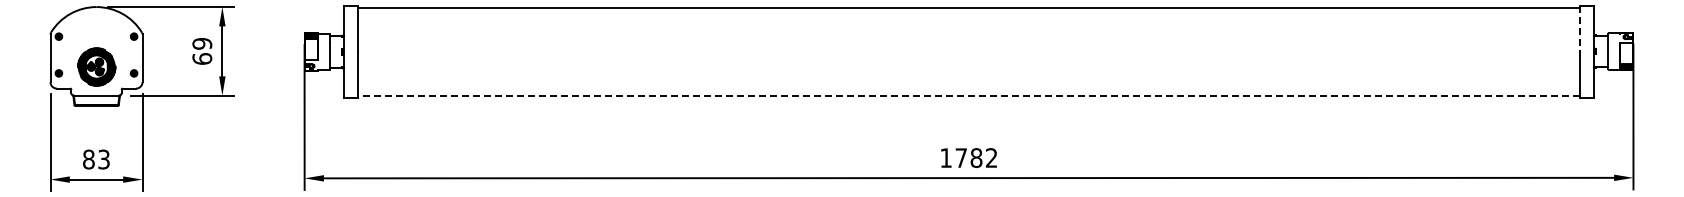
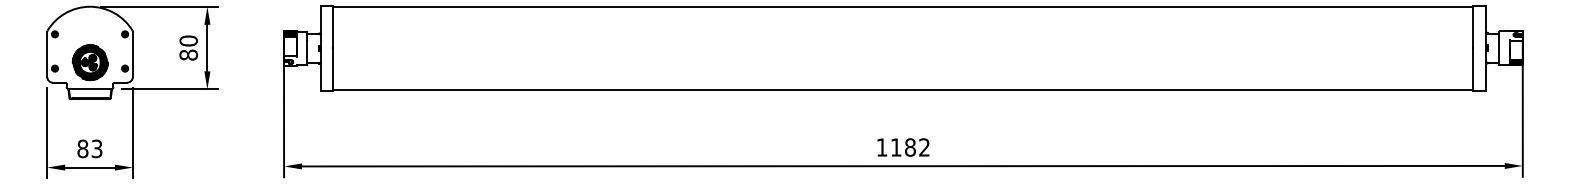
line: (1580, 29) -> (1473, 27), dashed -> solid
text: (202, 50) -> (188, 47), 69 -> 80
line: (968, 96) -> (902, 90), dashed -> solid
text: (960, 157) -> (895, 146), 1782 -> 1182

